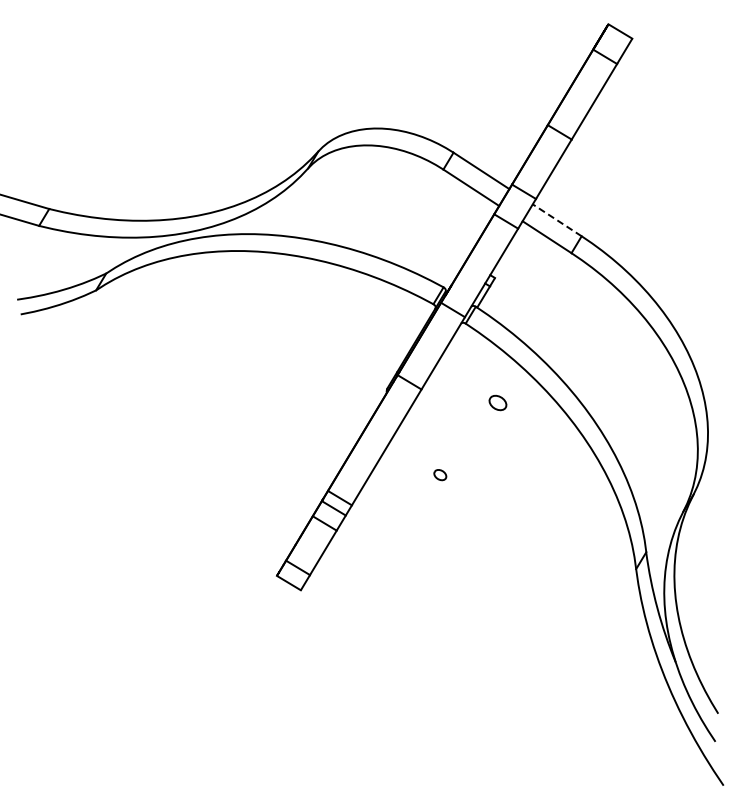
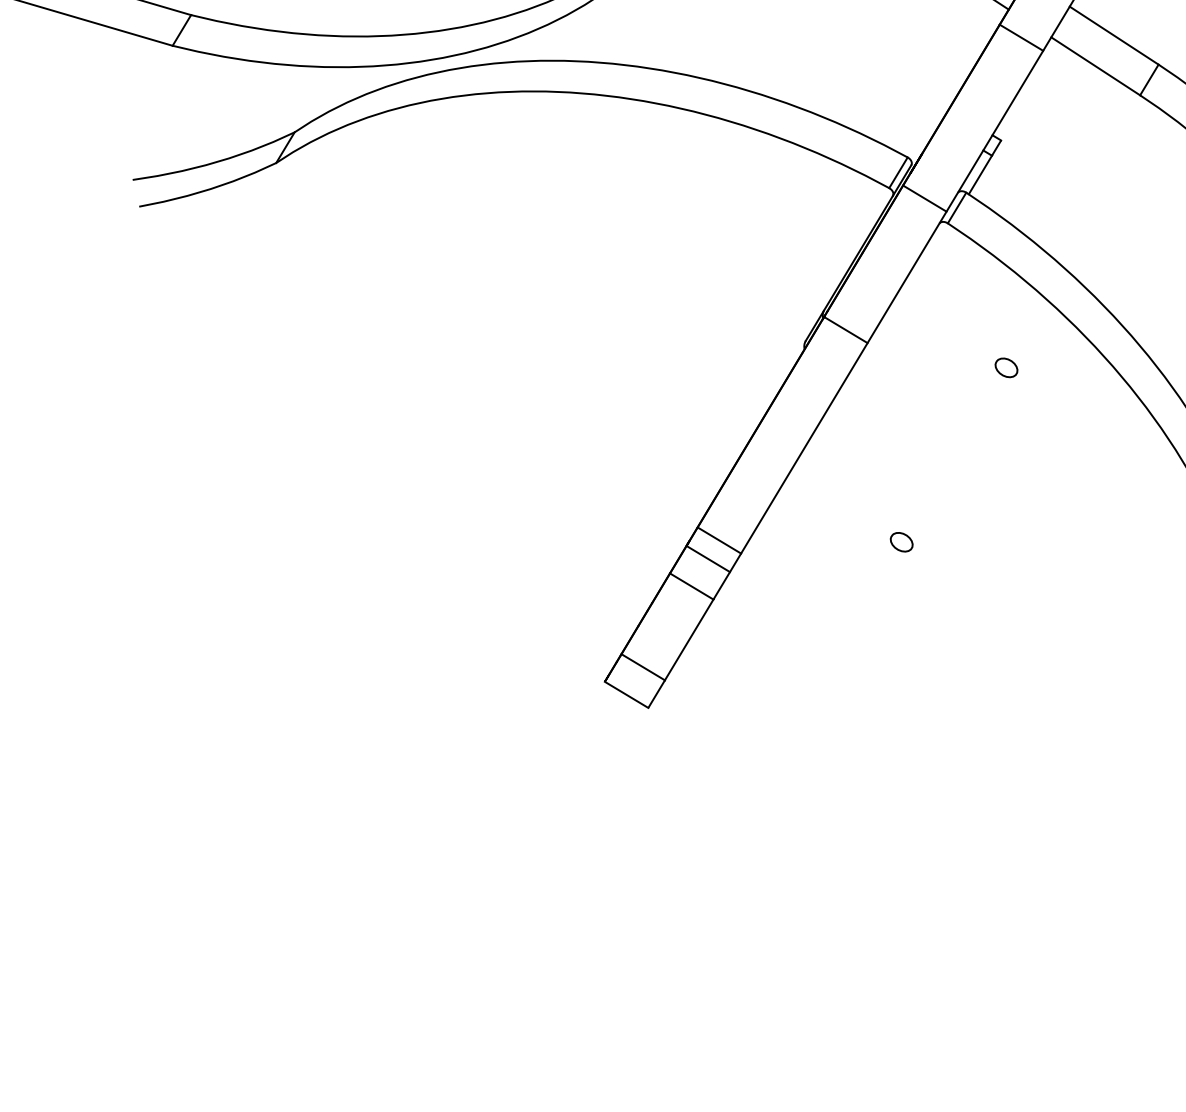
line: (556, 220) -> (1112, 35), dashed -> solid
part: (497, 403) -> (1005, 368), size x0.71
part: (440, 475) -> (902, 542), moved

